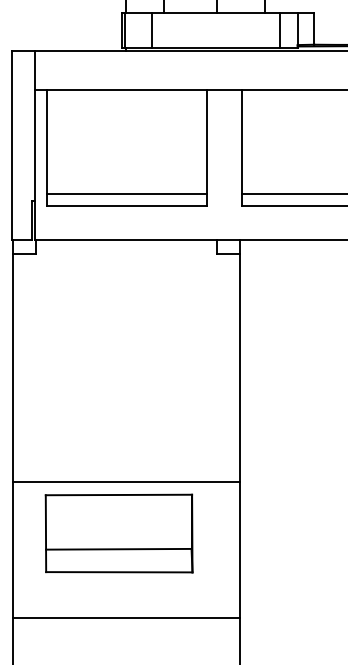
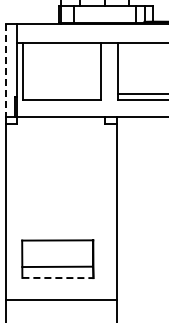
line: (11, 147) -> (5, 71), solid -> dashed
line: (126, 192) -> (61, 93), removed
line: (126, 482) -> (61, 234), removed
line: (118, 573) -> (57, 278), solid -> dashed

